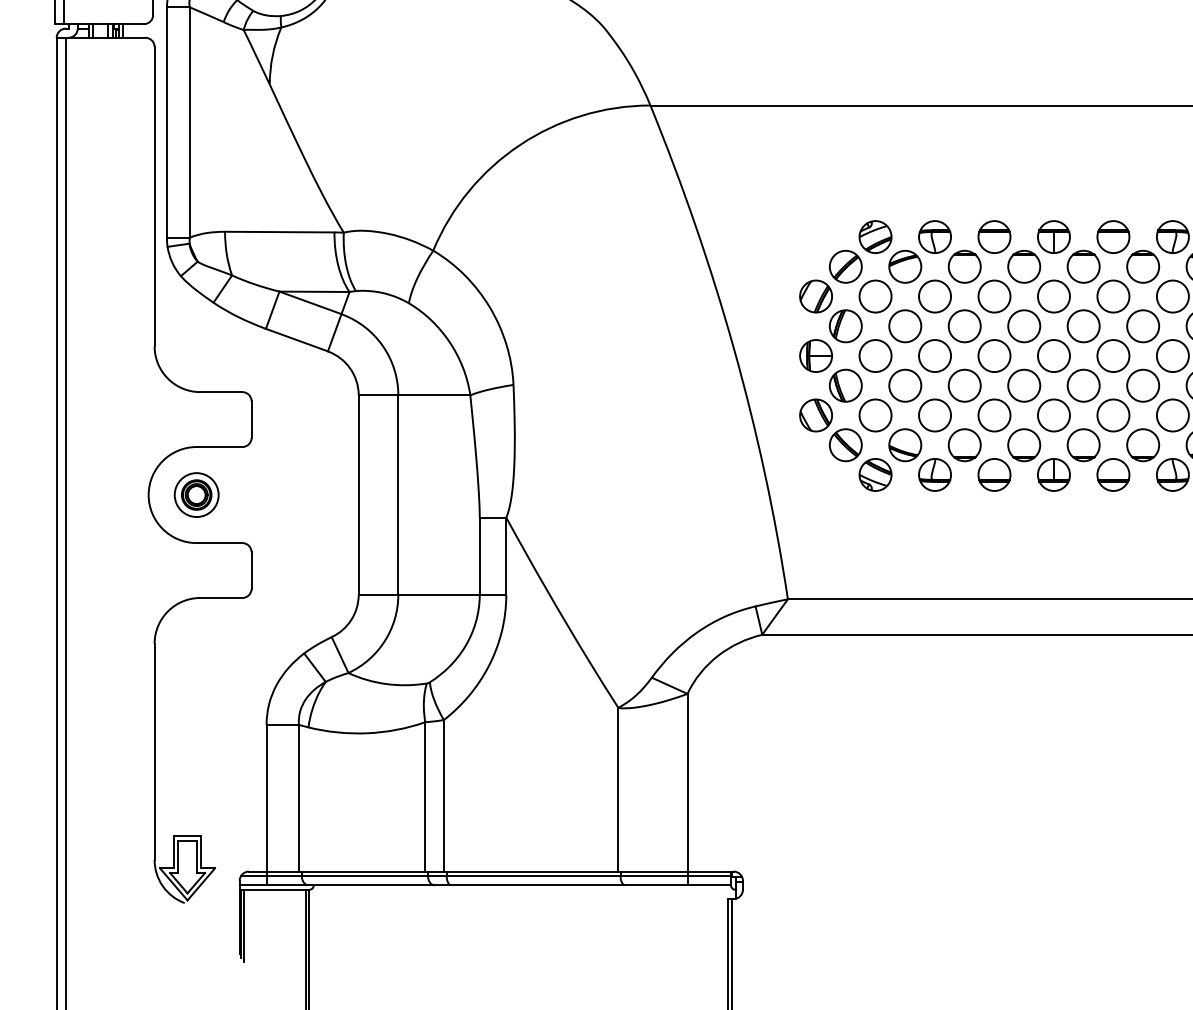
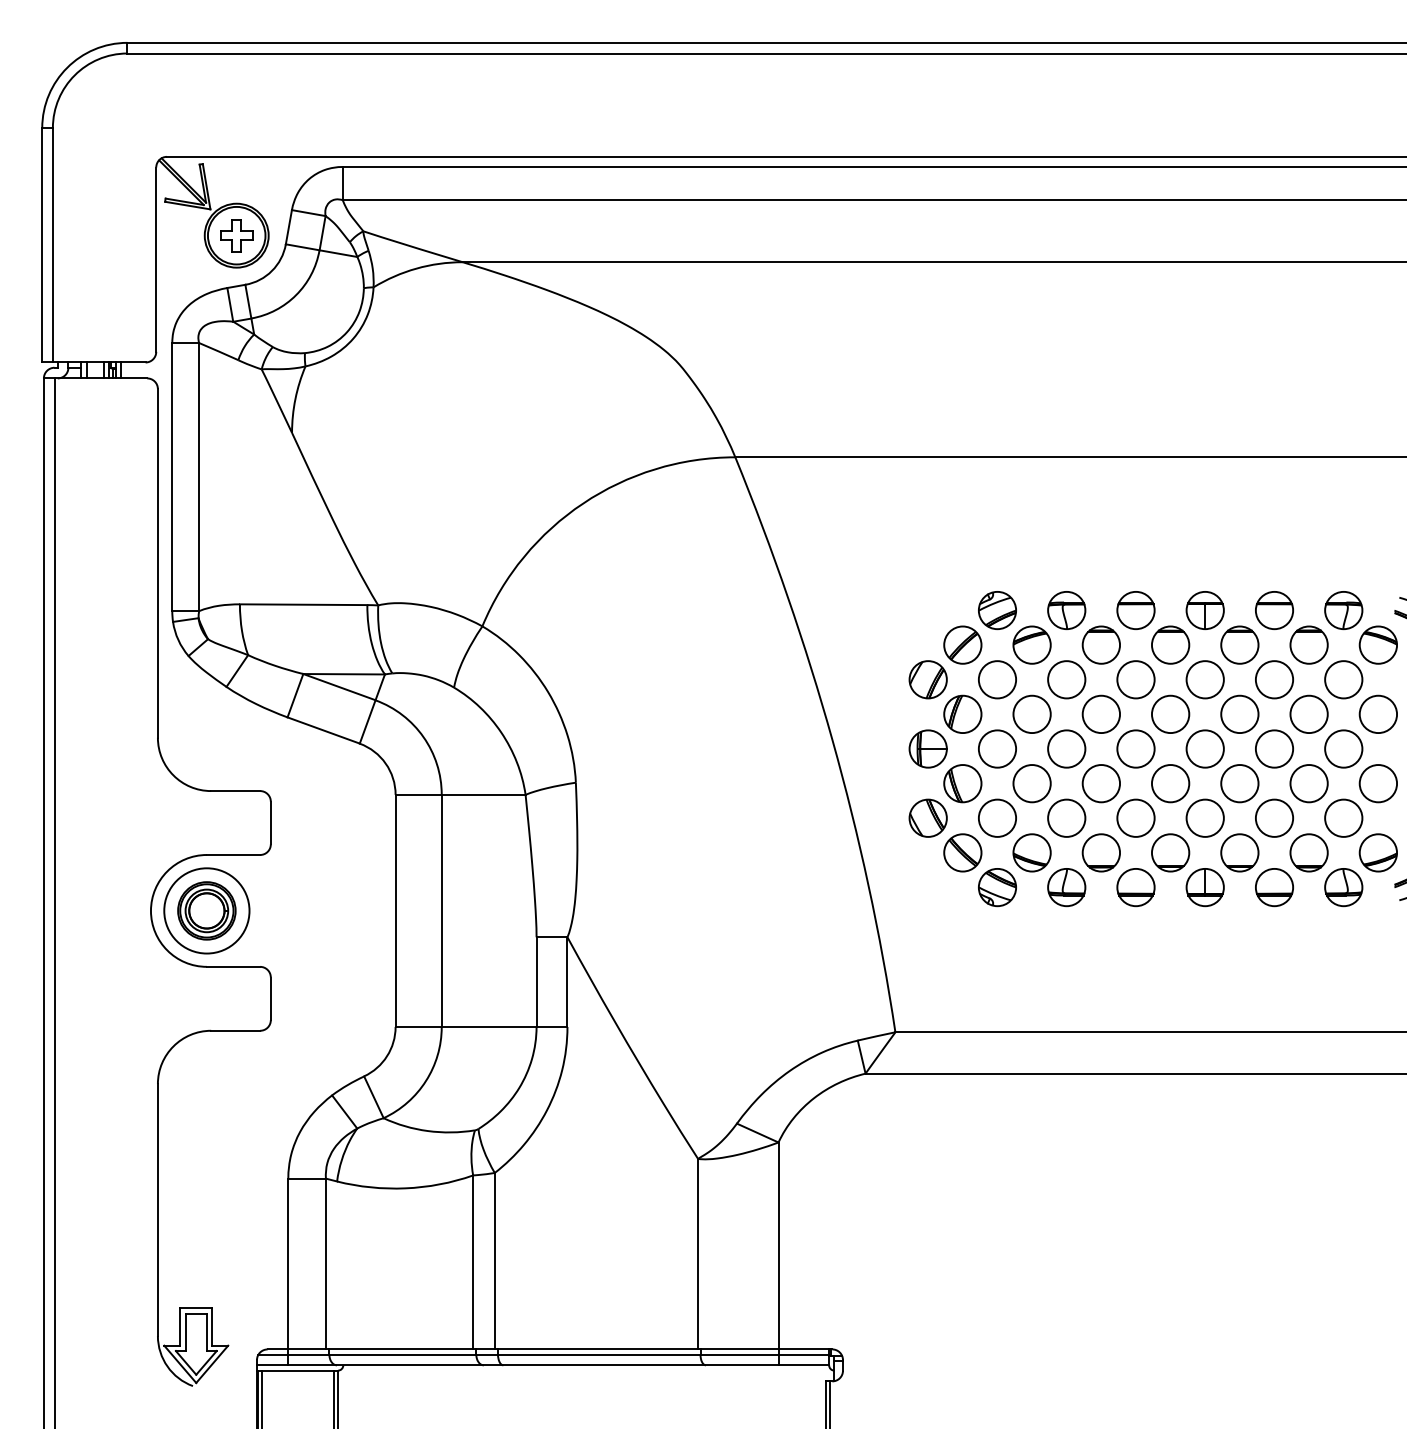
part: (196, 494) -> (206, 910), size x1.67

